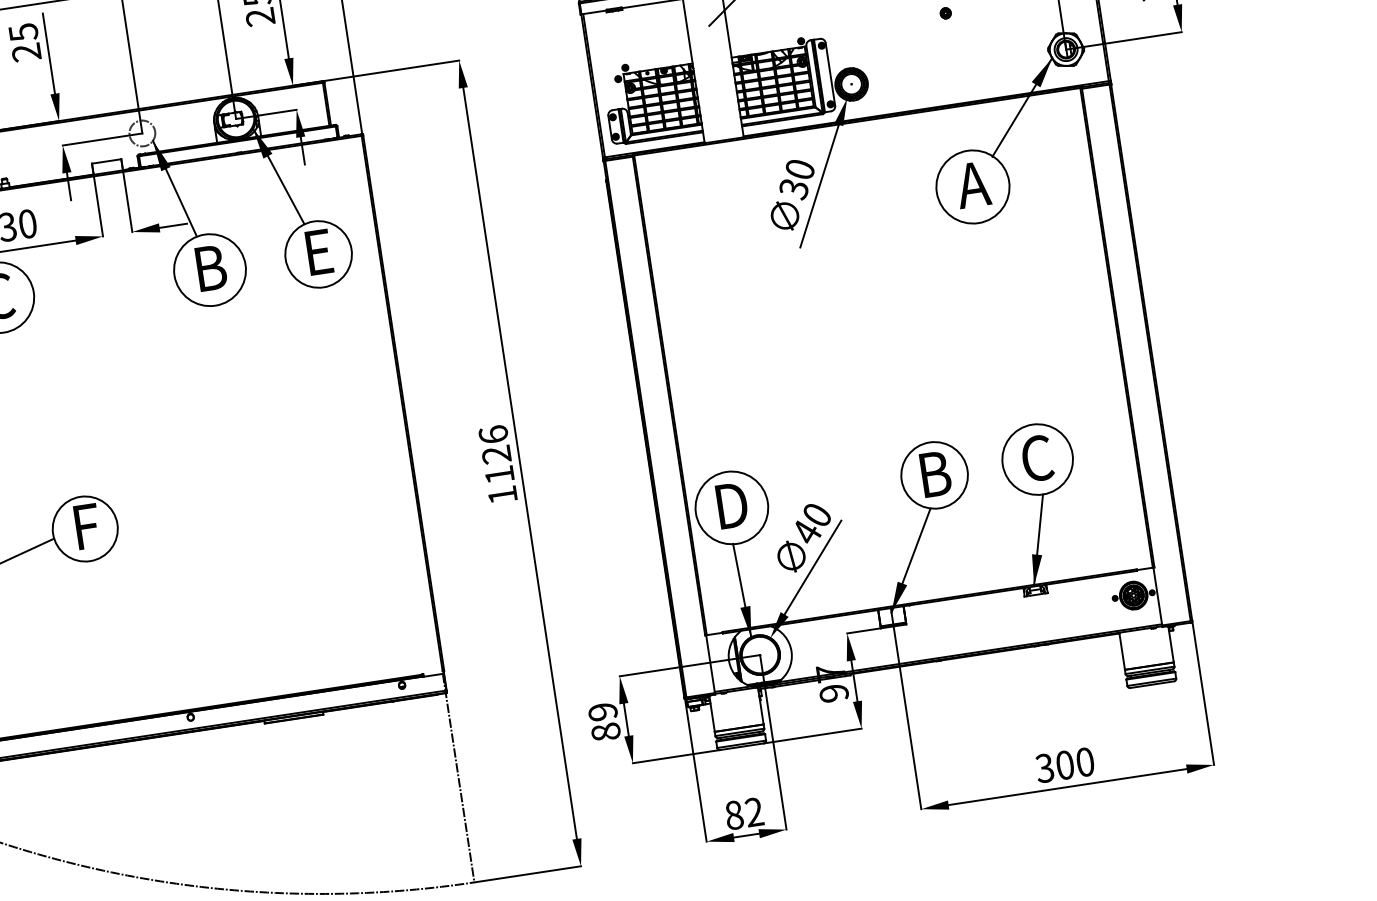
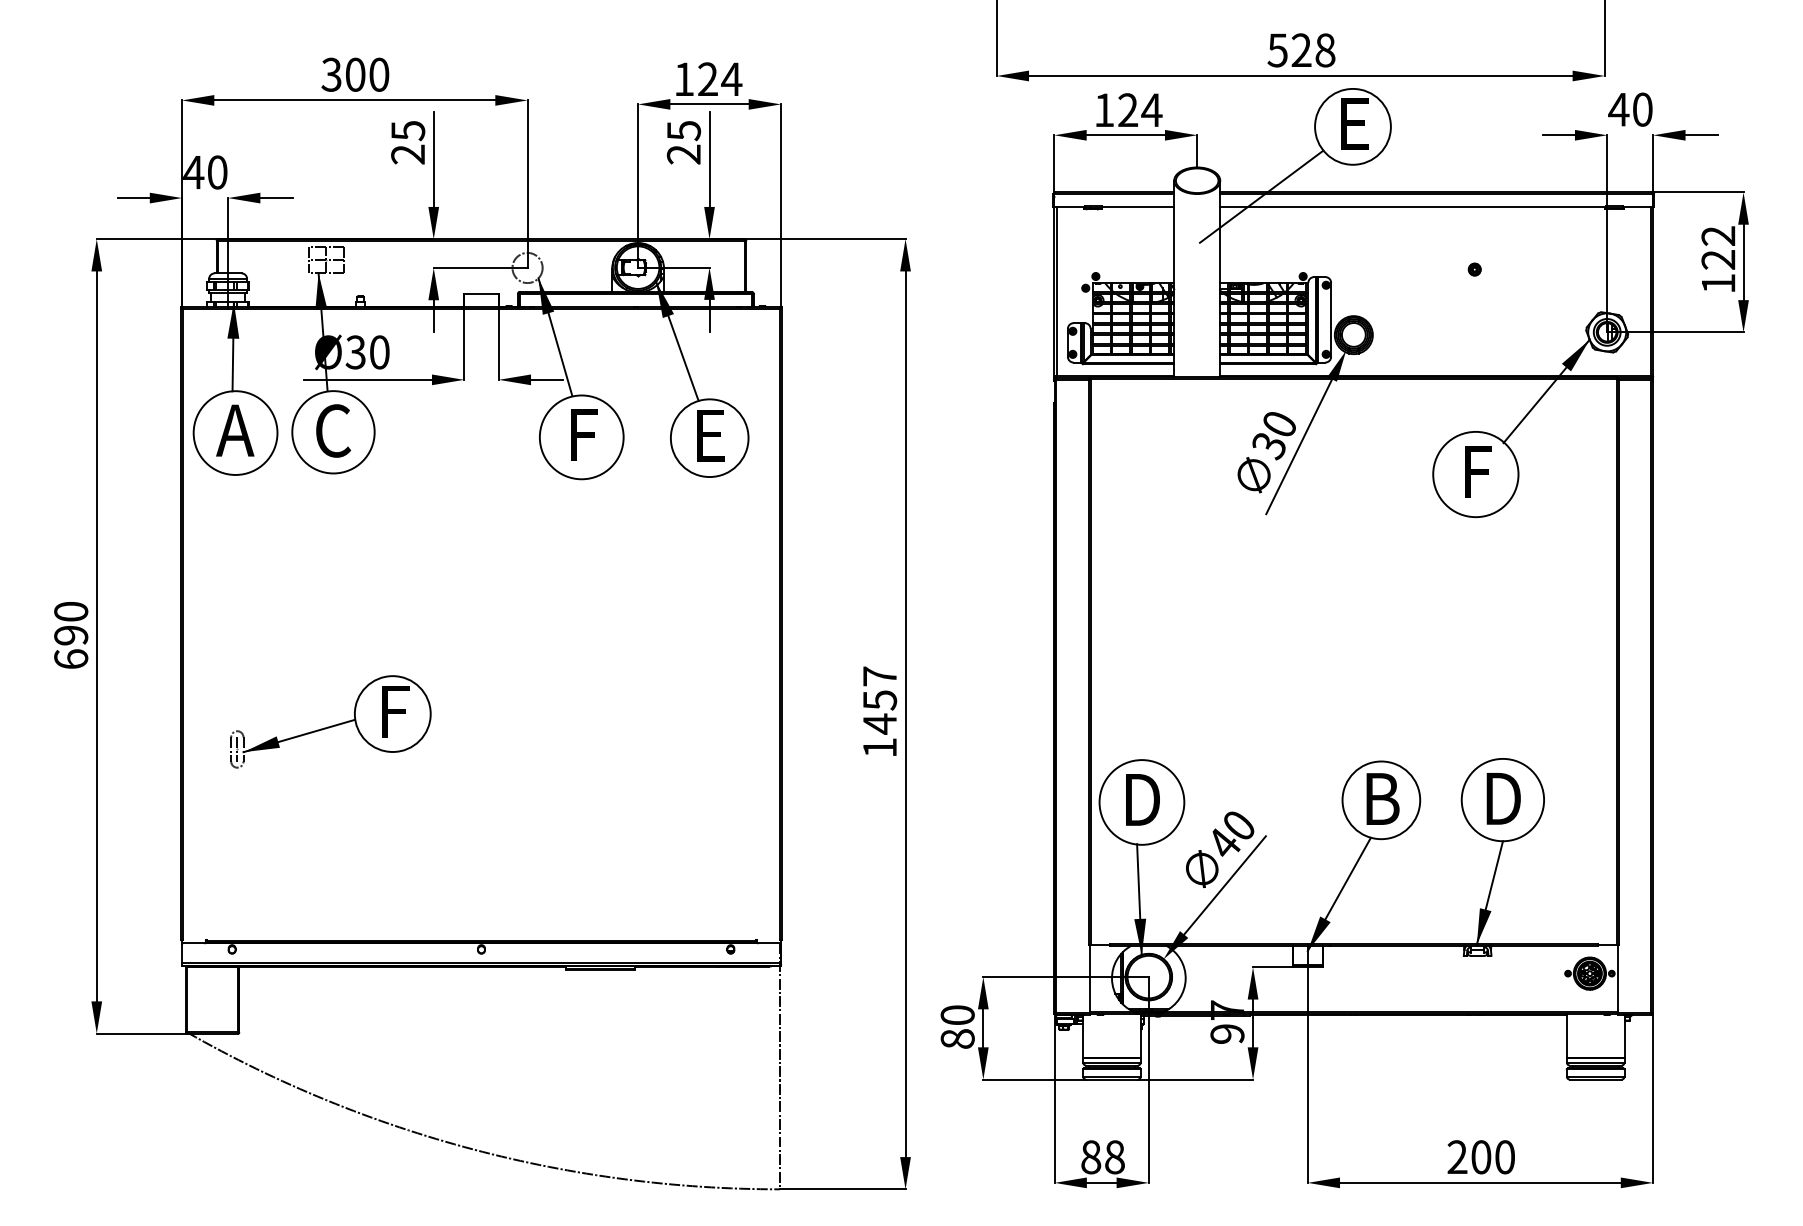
text: (973, 184) -> (1476, 471), A -> F
text: (211, 268) -> (583, 435), B -> F
text: (496, 455) -> (879, 700), 1126 -> 1457
text: (1037, 458) -> (1502, 798), C -> D
text: (602, 712) -> (957, 1015), 89 -> 80
text: (1044, 768) -> (1457, 1157), 300 -> 200
text: (754, 812) -> (1114, 1157), 82 -> 88

